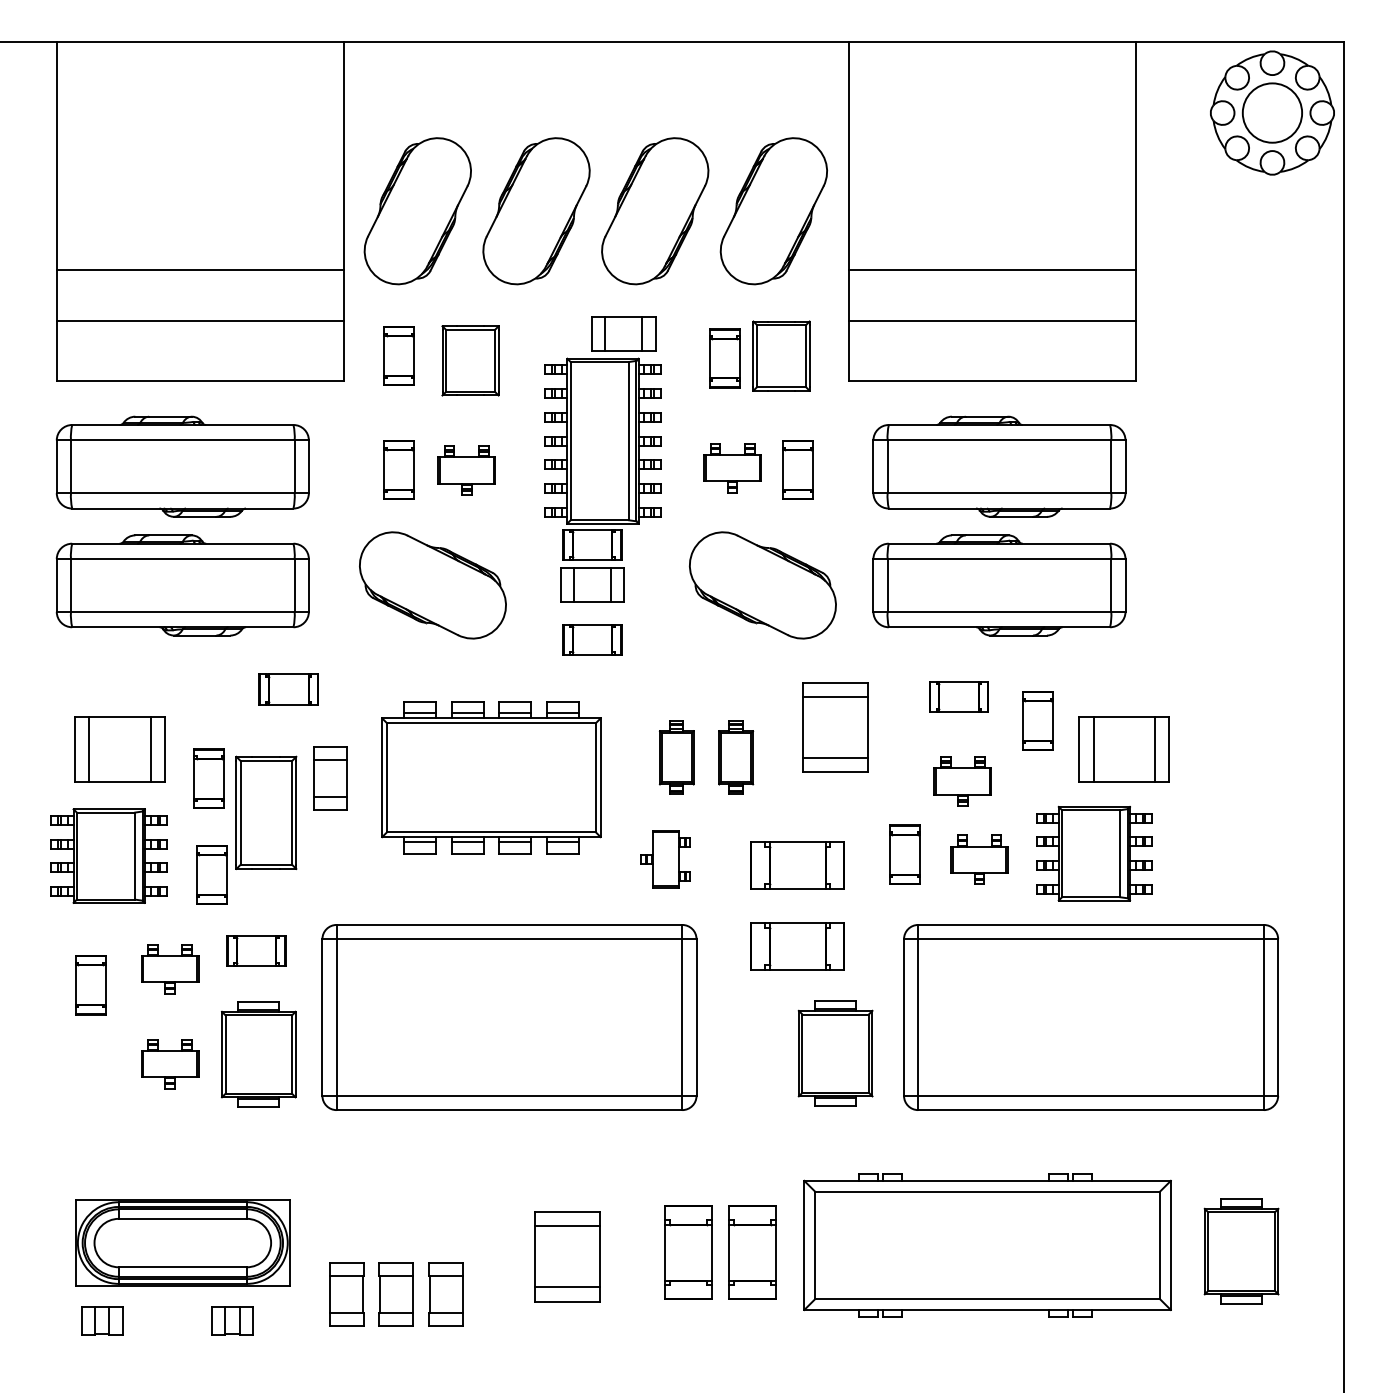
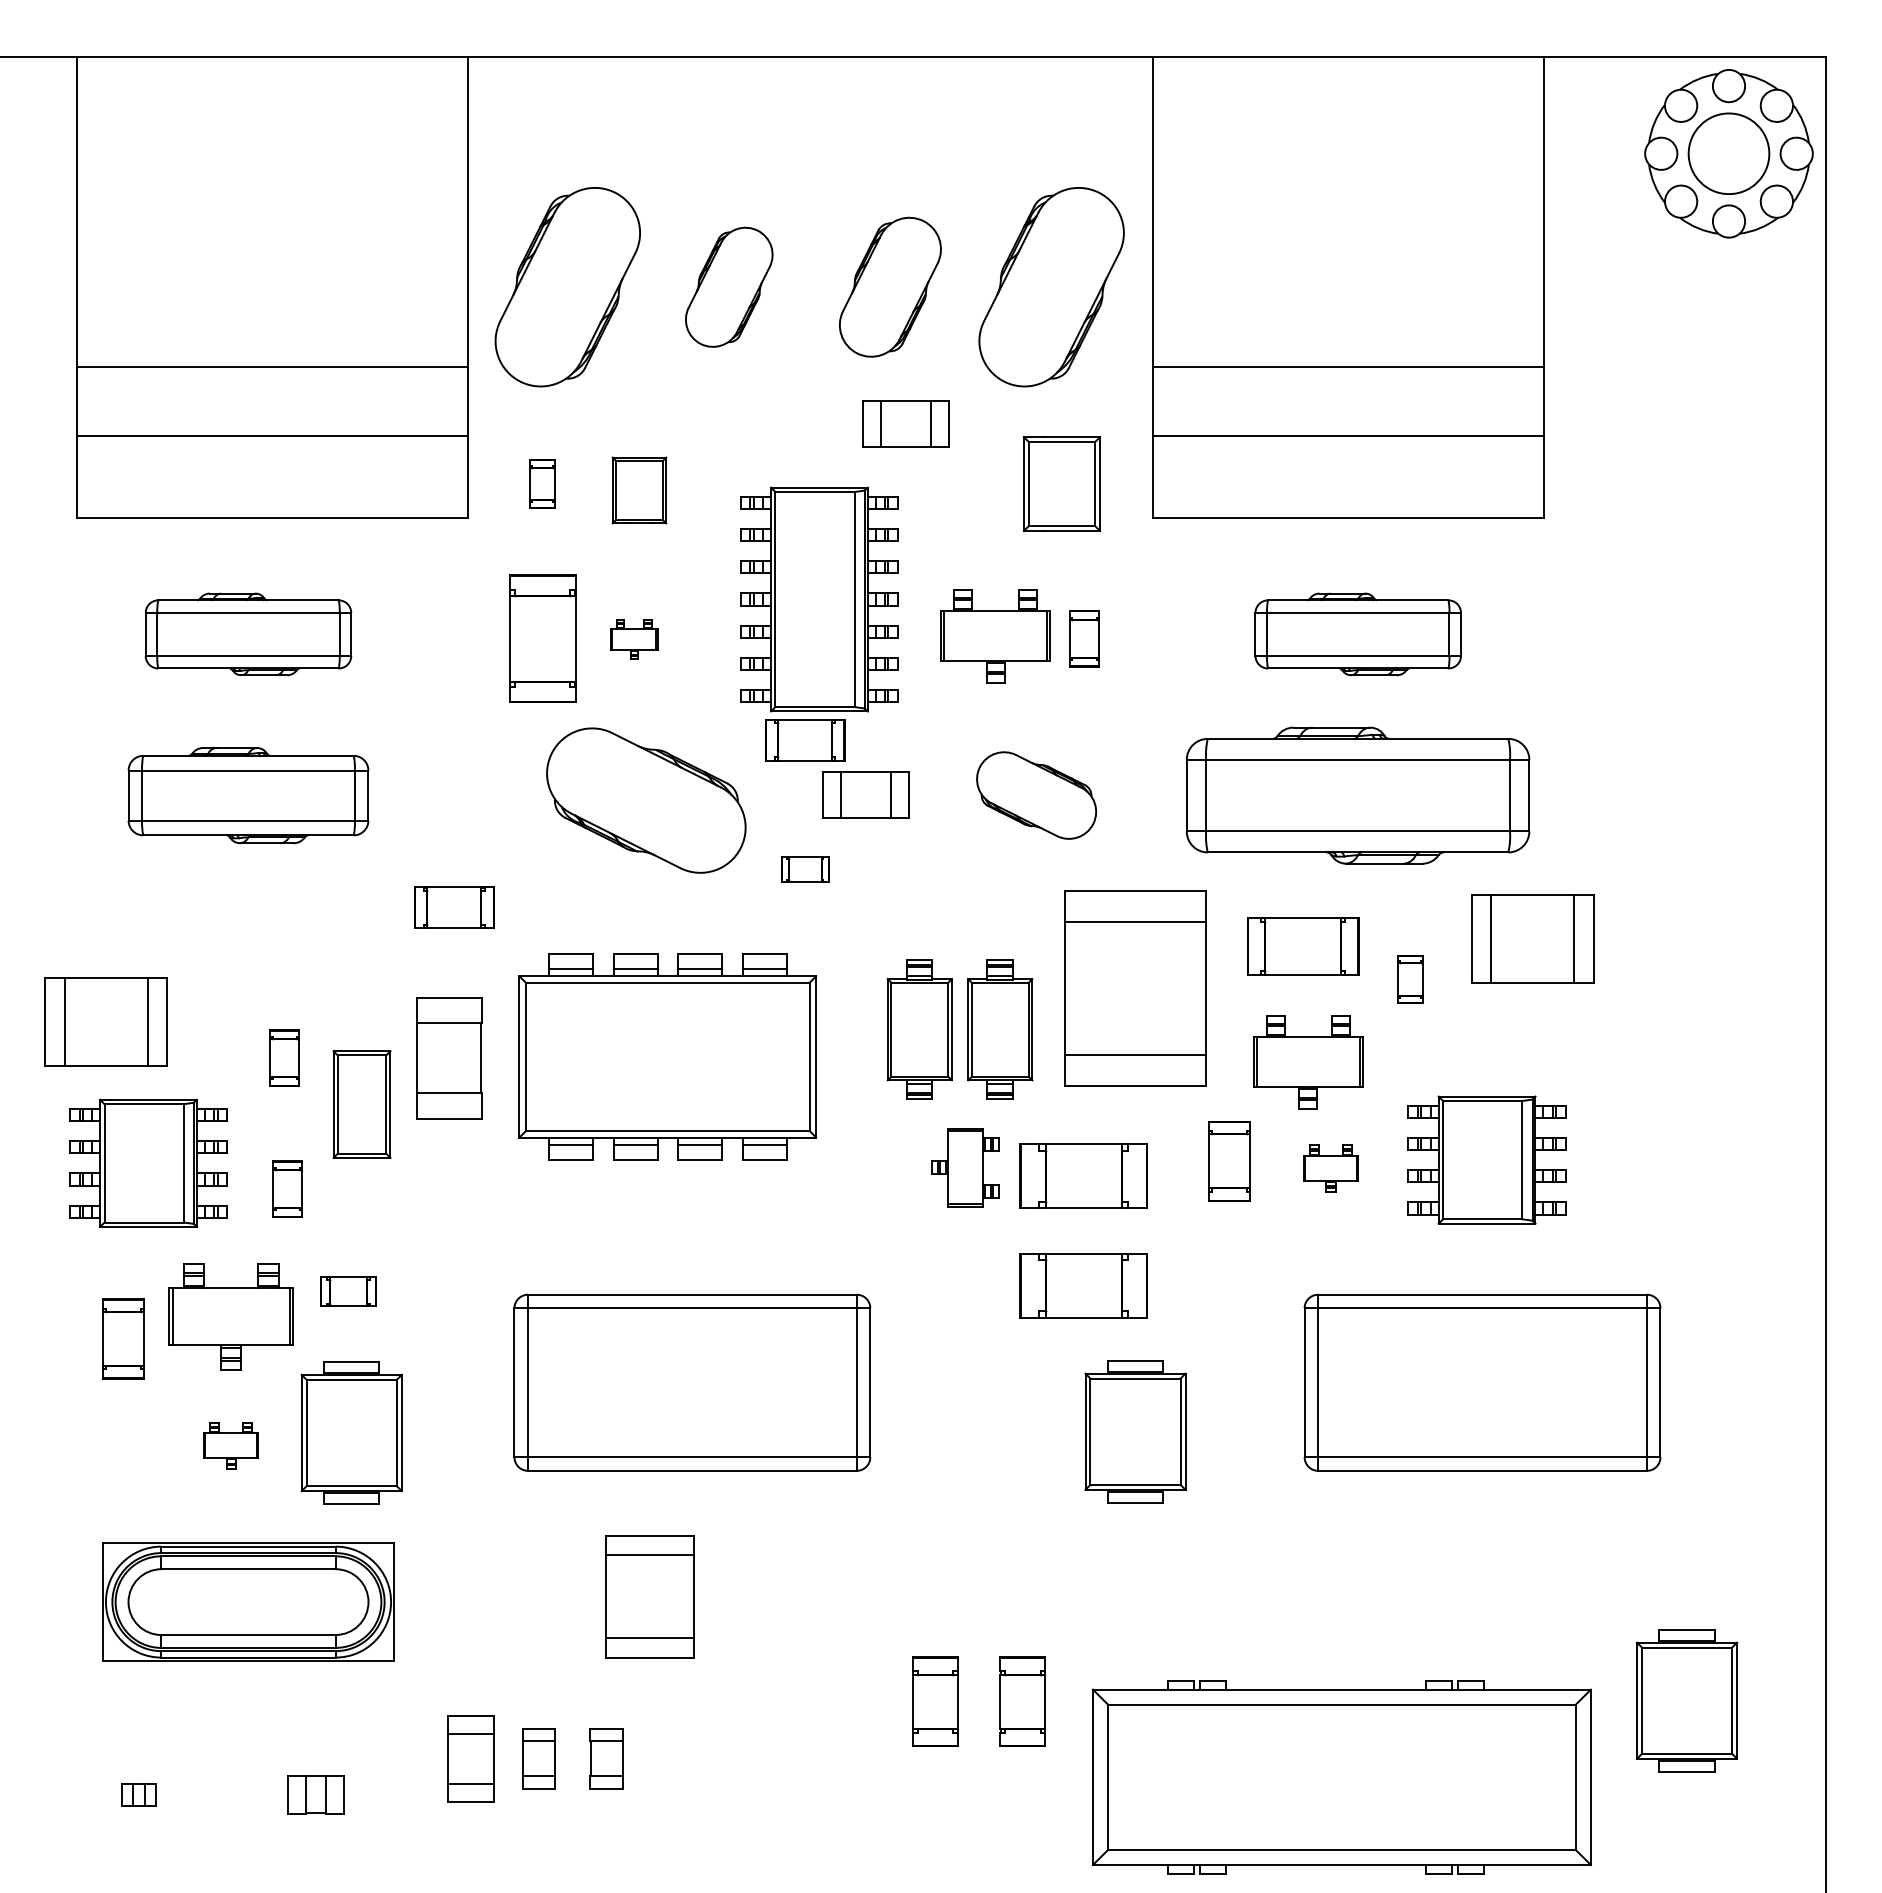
part: (536, 211) -> (729, 287), size x0.6
part: (655, 211) -> (890, 287), size x0.7
part: (623, 333) -> (905, 423), moved
part: (399, 355) -> (542, 483), size x0.6
part: (724, 358) -> (984, 487), removed
part: (470, 360) -> (639, 490), size x0.7
part: (182, 466) -> (248, 634), size x0.6
part: (999, 466) -> (1358, 634), size x0.6
part: (732, 468) -> (995, 636), size x1.4
part: (399, 469) -> (542, 638), size x1.6
part: (798, 469) -> (1084, 638), size x0.7
part: (466, 470) -> (634, 639), size x0.6
part: (592, 584) -> (865, 794), moved
part: (182, 585) -> (248, 795), size x0.7
part: (433, 585) -> (646, 800), moved
part: (762, 585) -> (1036, 795), size x0.6
part: (592, 639) -> (805, 869), size x0.6
part: (288, 689) -> (454, 907), moved
part: (959, 696) -> (1303, 946), size x1.4
part: (1038, 720) -> (1410, 979), size x0.6
part: (835, 727) -> (1135, 988), size x1.6
part: (119, 748) -> (105, 1021), moved
part: (1124, 748) -> (1532, 938), moved
part: (676, 757) -> (919, 1029), size x1.4
part: (736, 757) -> (1000, 1029), size x1.4
part: (209, 778) -> (284, 1057), size x0.7
part: (330, 778) -> (448, 1057), size x1.4
part: (962, 781) -> (1308, 1061), size x1.4
part: (265, 812) -> (361, 1104), size x0.7
part: (665, 859) -> (965, 1167), moved
part: (979, 859) -> (1330, 1168), size x0.7
part: (211, 874) -> (287, 1188), size x0.7
part: (256, 950) -> (348, 1291), size x0.7
part: (169, 968) -> (230, 1316), size x1.6
part: (509, 1017) -> (692, 1382), size x0.7
part: (1091, 1017) -> (1482, 1382), size x0.7
part: (169, 1063) -> (230, 1445), size x0.7
part: (182, 1242) -> (248, 1601), moved
part: (987, 1245) -> (1341, 1777), moved
part: (688, 1252) -> (935, 1701), size x0.7
part: (752, 1252) -> (1022, 1701), size x0.7
part: (567, 1256) -> (649, 1596), moved
part: (396, 1294) -> (538, 1758), size x0.7
part: (446, 1294) -> (606, 1758), size x0.7
part: (101, 1320) -> (138, 1794), size x0.6

